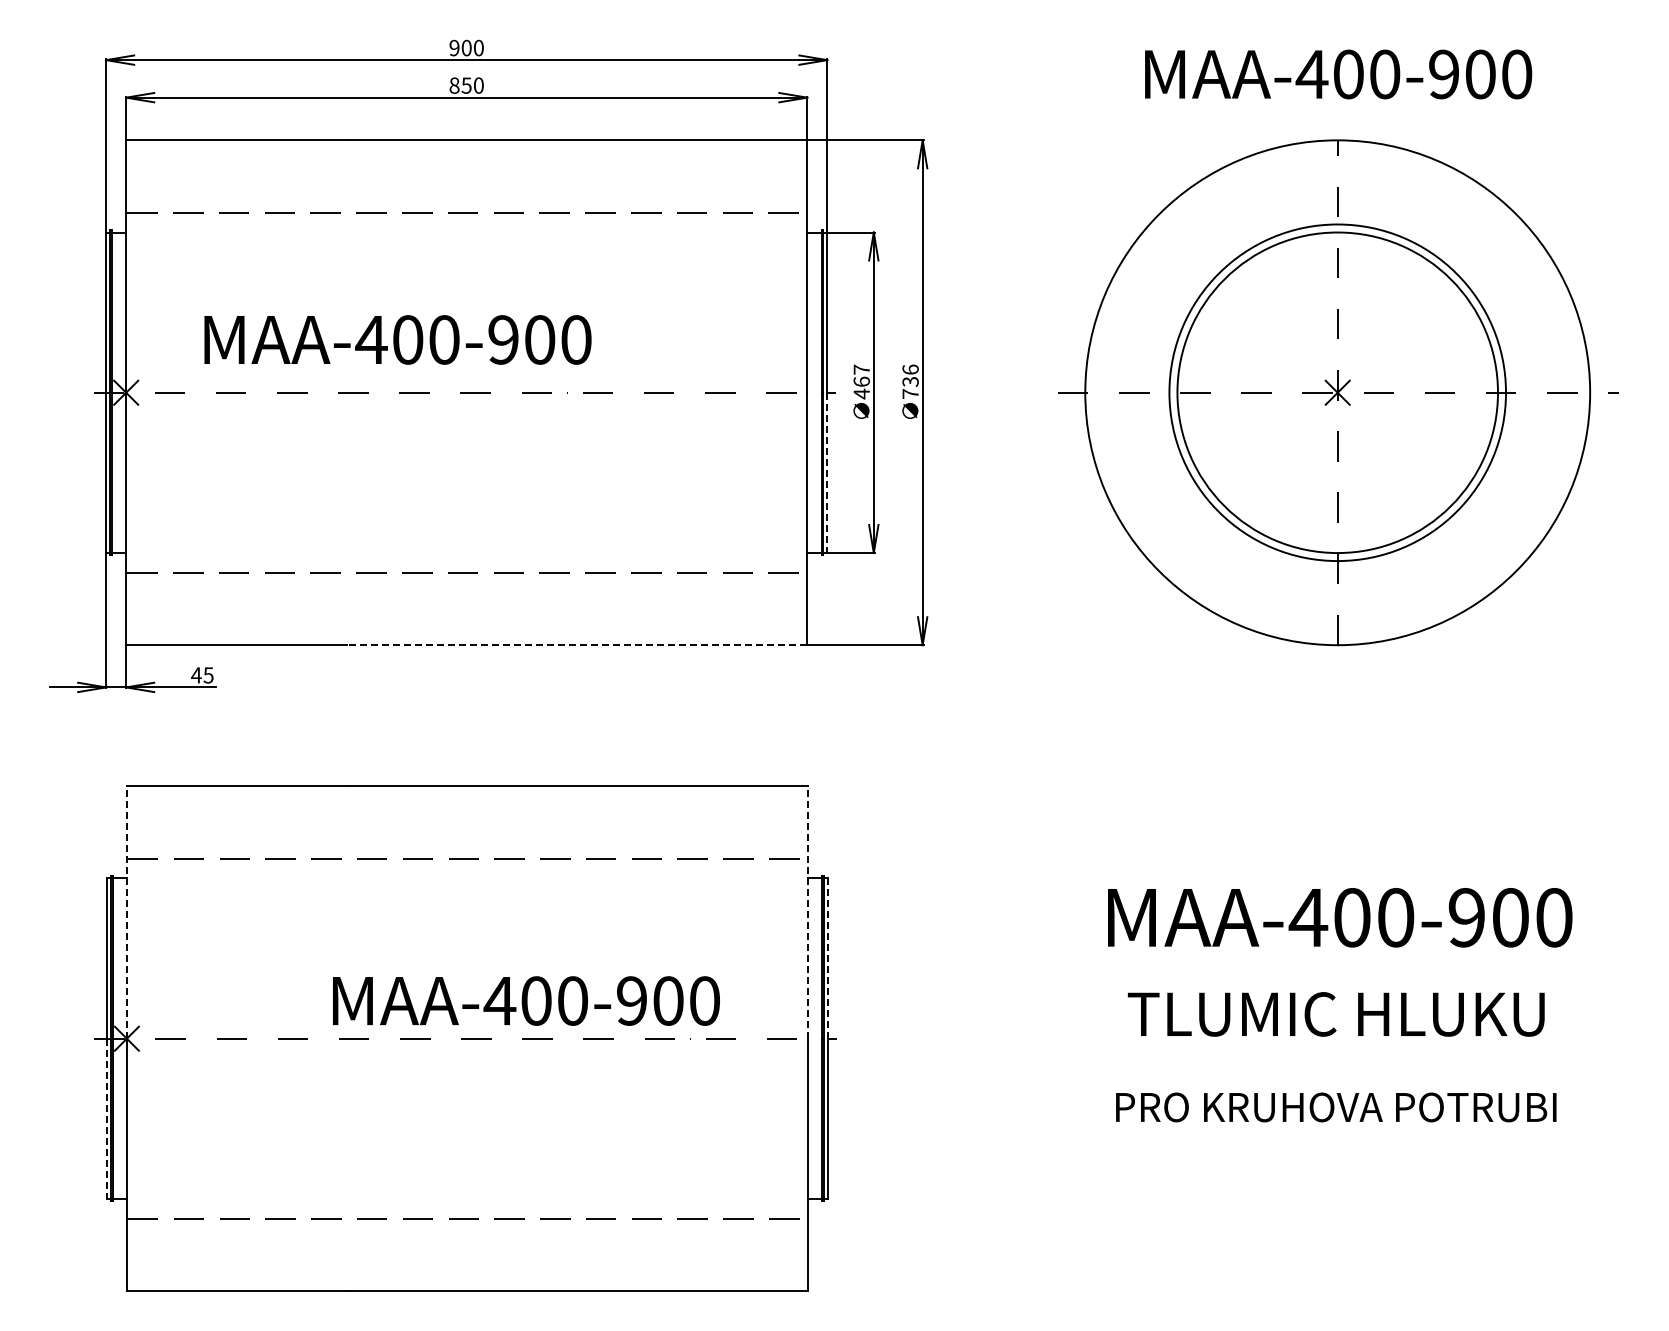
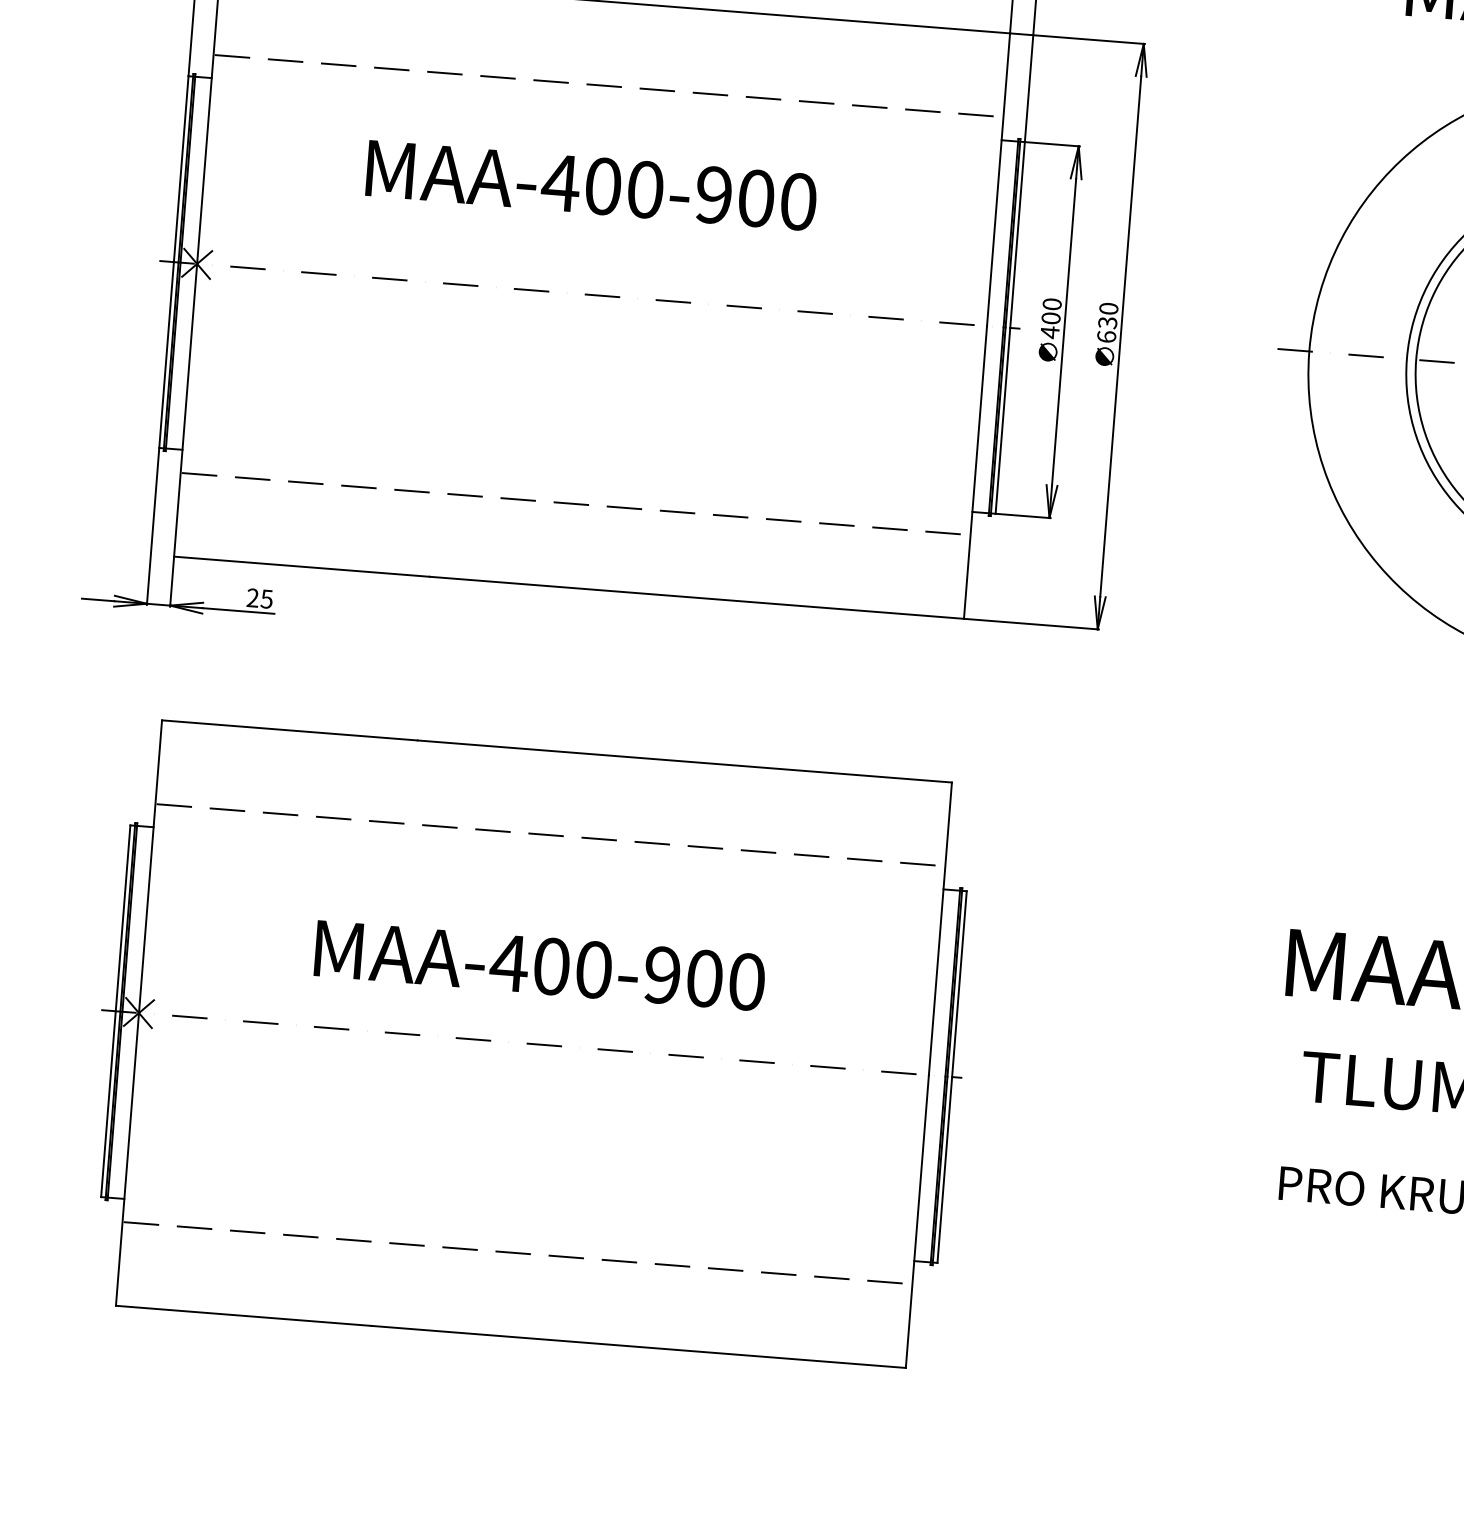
text: (397, 339) -> (591, 184), moved
text: (861, 375) -> (1051, 311), 467 -> 400
text: (910, 381) -> (1107, 322), 736 -> 630
line: (827, 473) -> (1003, 421), dashed -> solid
line: (576, 645) -> (696, 598), dashed -> solid
text: (196, 675) -> (252, 598), 45 -> 25
line: (126, 912) -> (150, 866), dashed -> solid
line: (808, 912) -> (940, 928), dashed -> solid
line: (828, 958) -> (959, 984), dashed -> solid
text: (526, 1000) -> (540, 965), moved
line: (106, 1119) -> (107, 1104), dashed -> solid

